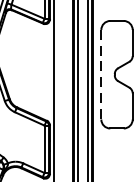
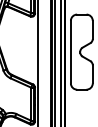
line: (100, 75) -> (70, 52), dashed -> solid

